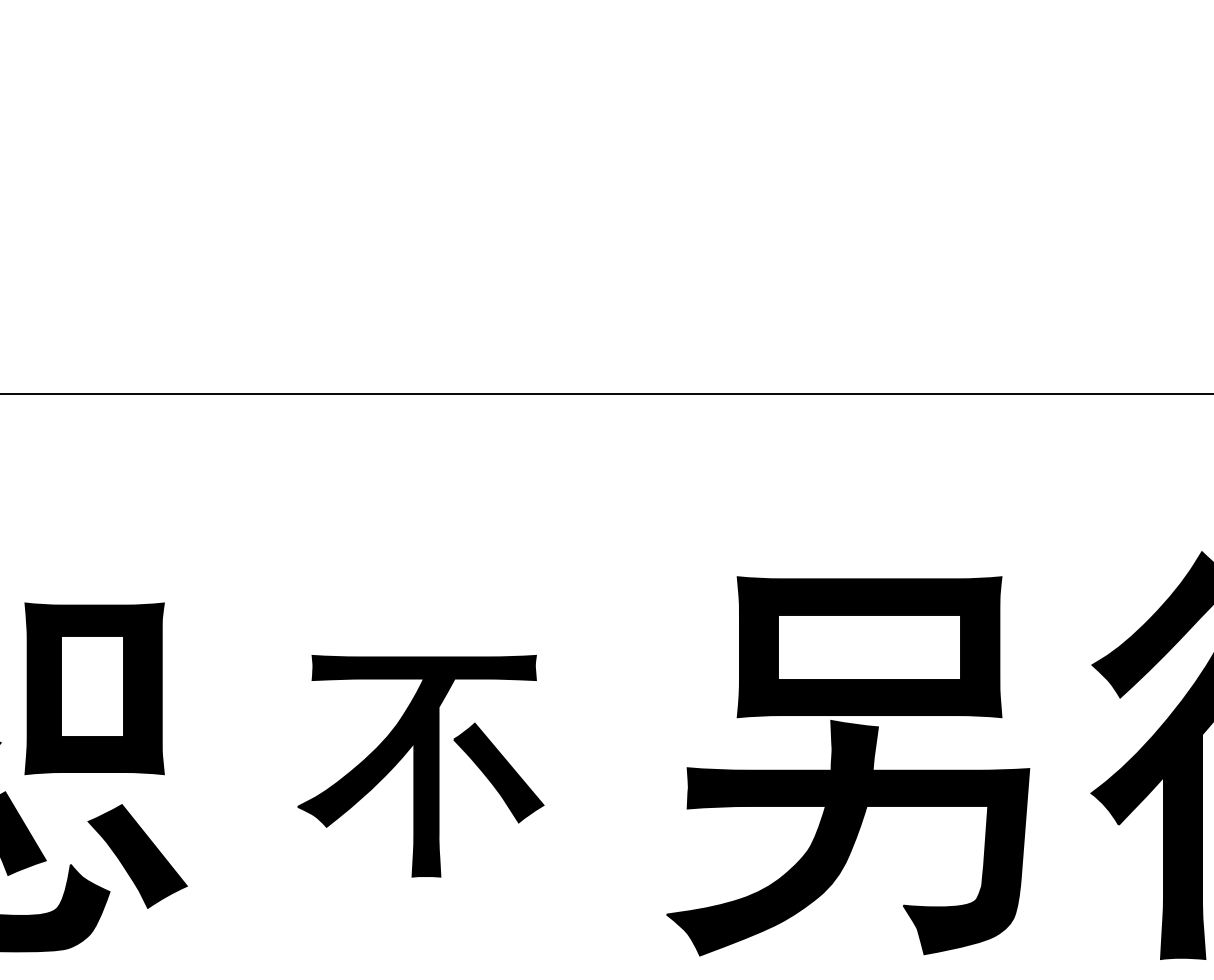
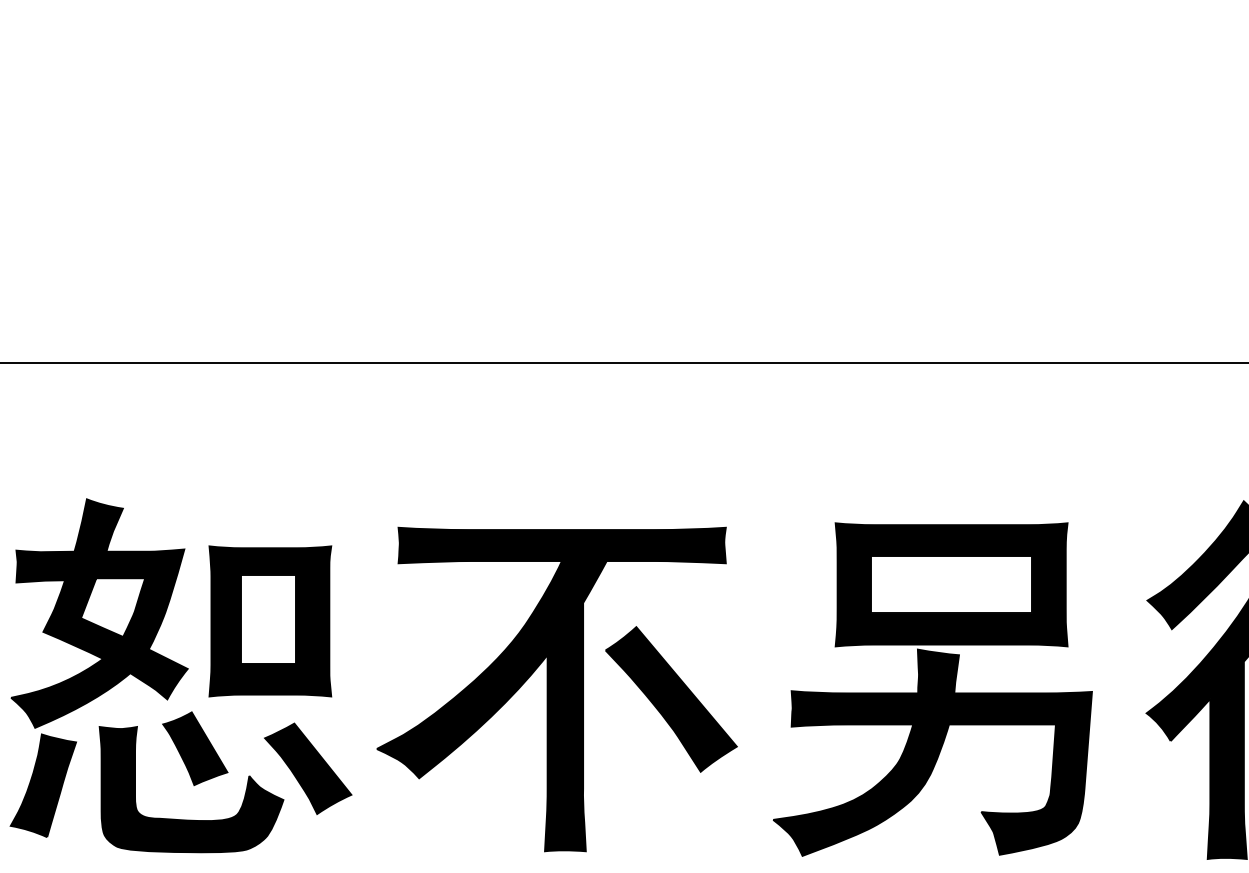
part: (420, 766) -> (556, 689), size x1.67

